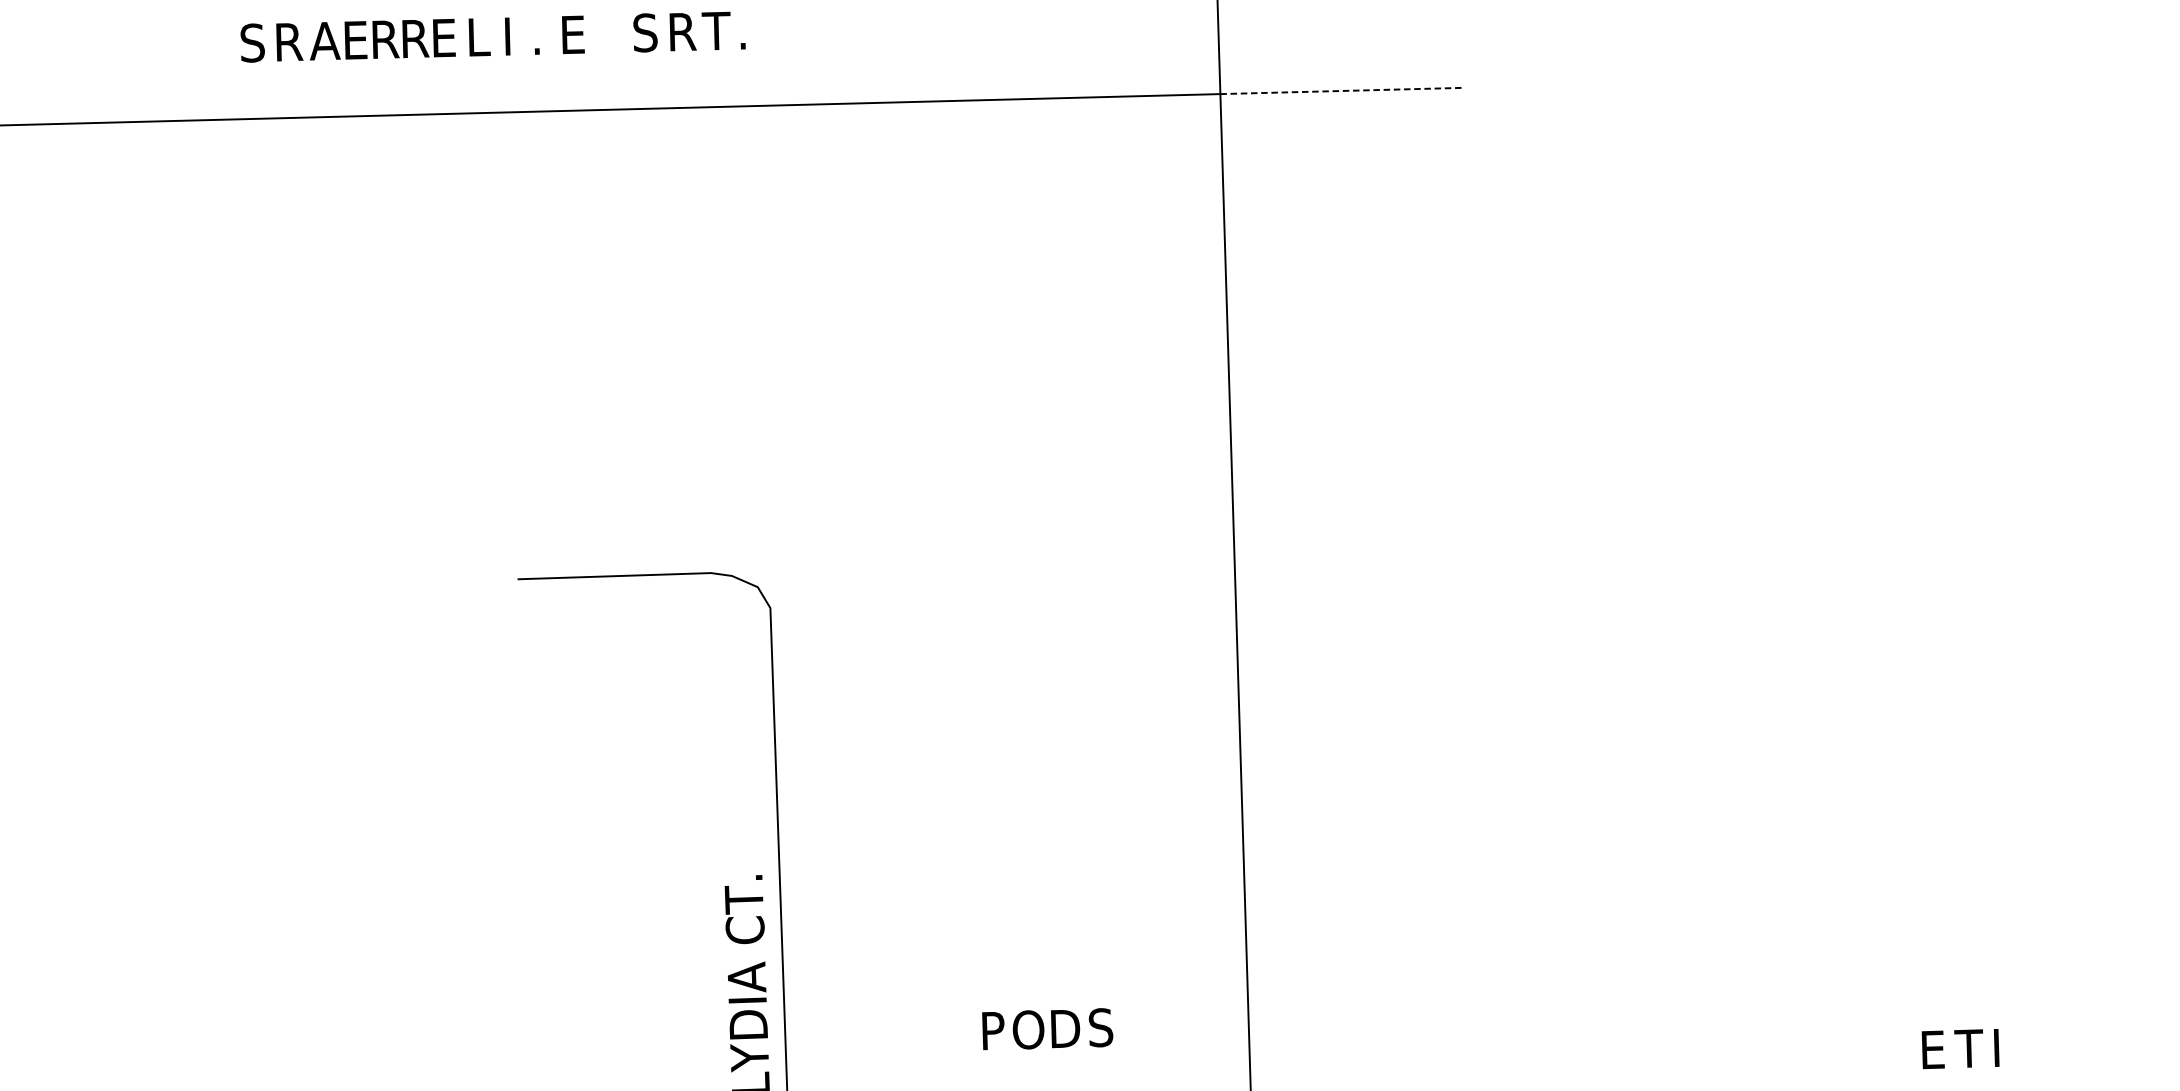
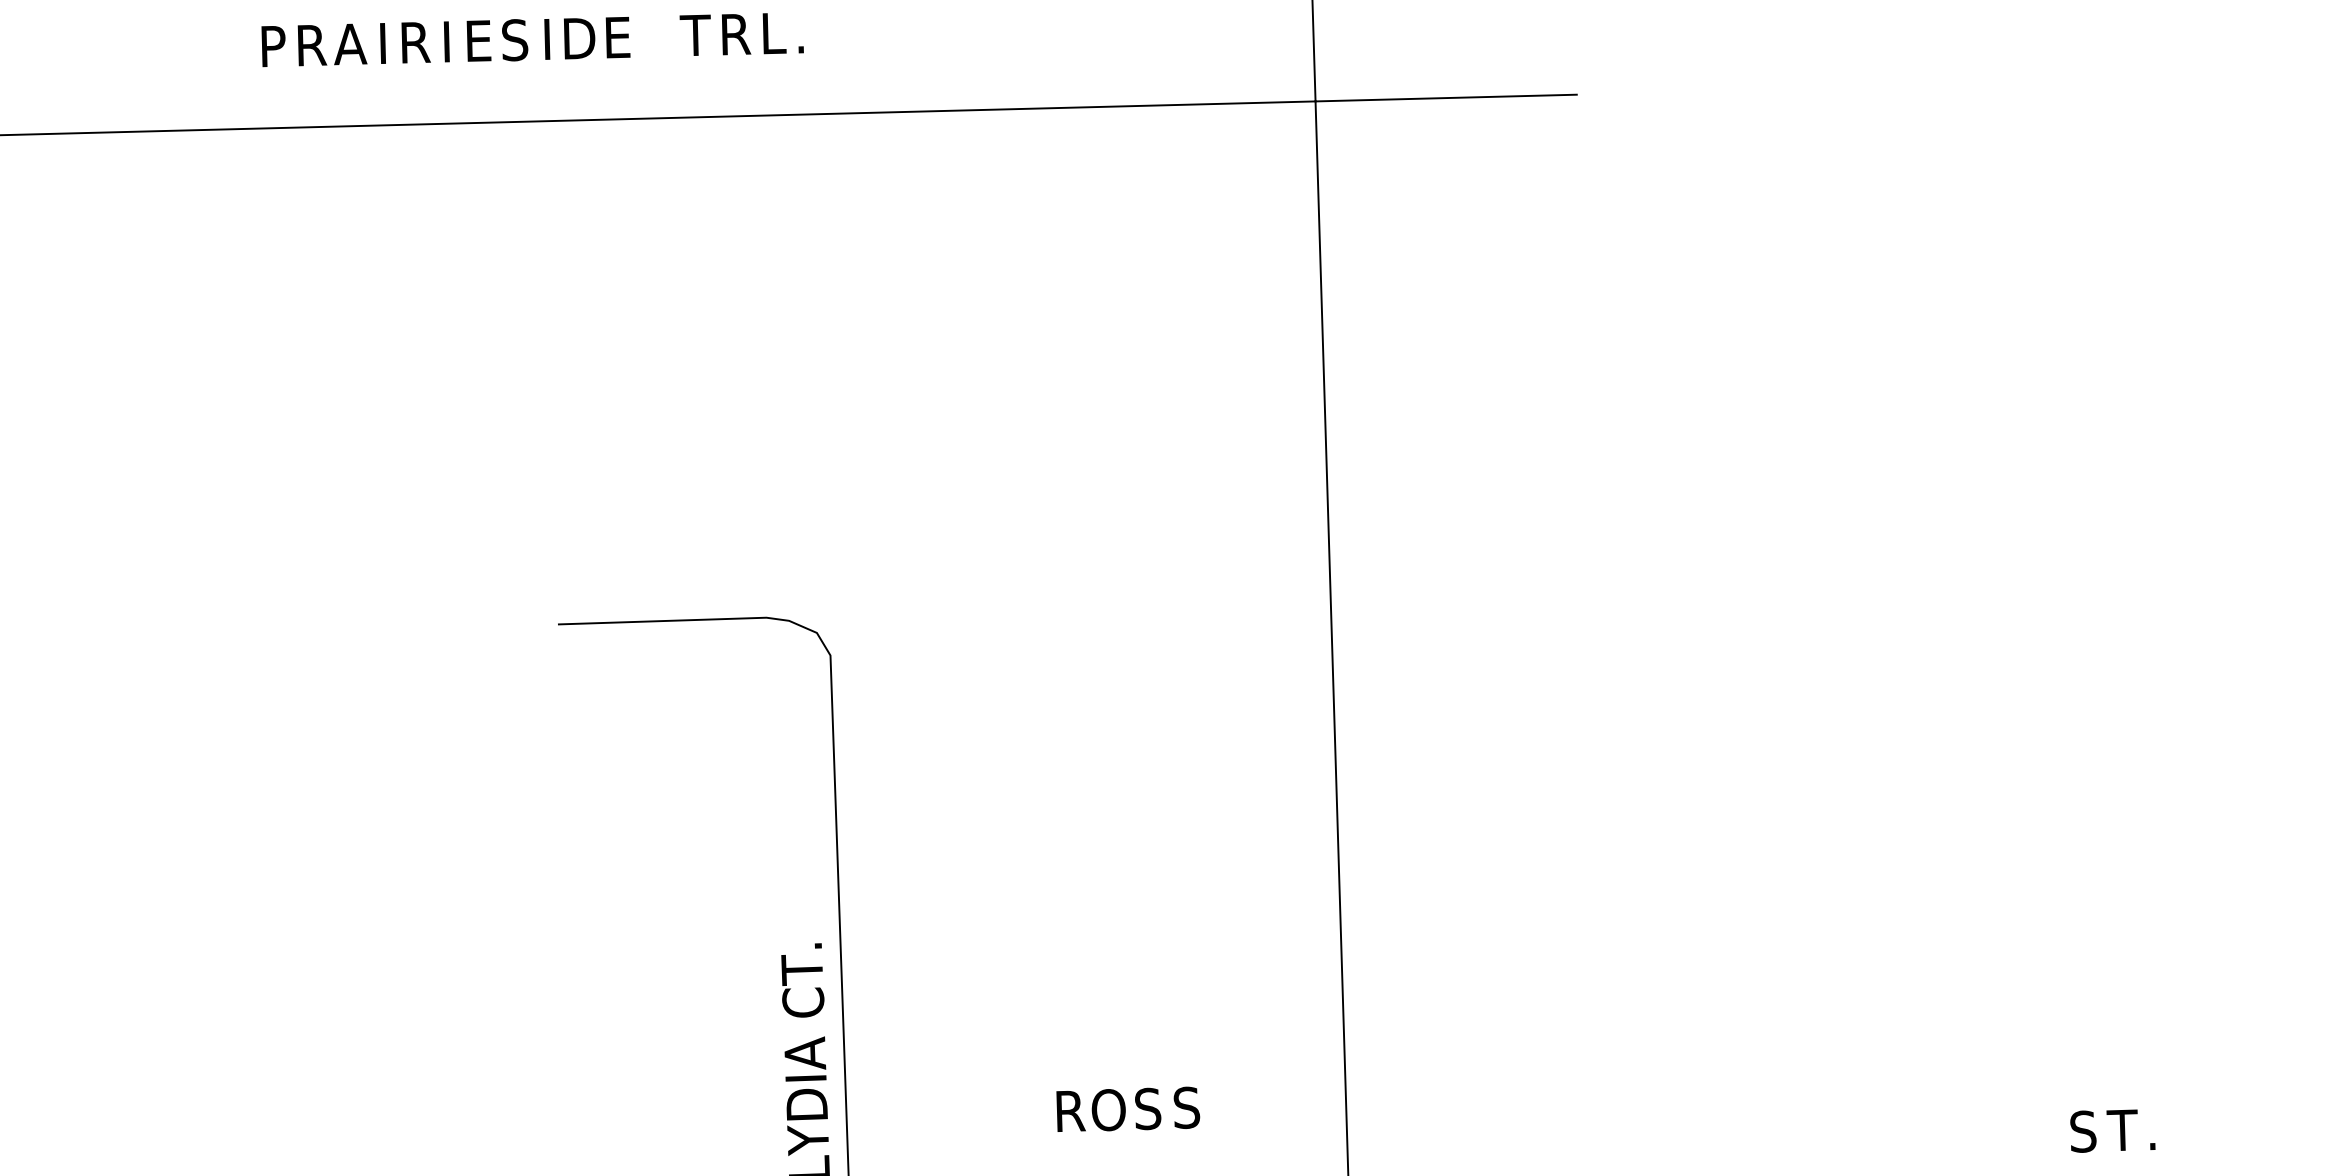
text: (715, 31) -> (771, 33), T -> L
text: (644, 32) -> (694, 35), S -> T
text: (537, 35) -> (579, 38), . -> D
text: (478, 37) -> (515, 40), L -> S
text: (416, 38) -> (448, 41), R -> I
text: (355, 40) -> (383, 43), E -> I
text: (252, 43) -> (272, 46), S -> P
line: (1341, 91) -> (1446, 98), dashed -> solid
text: (1065, 1028) -> (1148, 1108), D -> S
text: (993, 1030) -> (1070, 1110), P -> R
text: (1996, 1047) -> (2152, 1129), I -> .
text: (1932, 1049) -> (2083, 1131), E -> S

